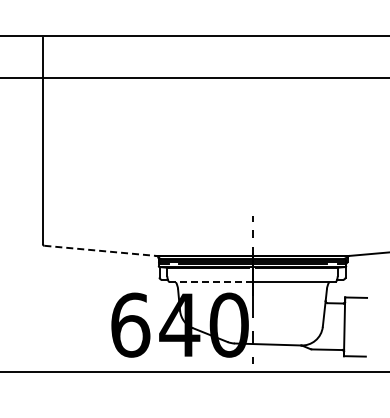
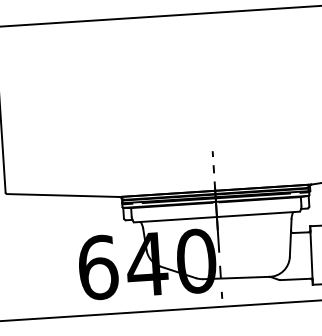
line: (100, 250) -> (63, 195), dashed -> solid
line: (210, 282) -> (175, 219), dashed -> solid

